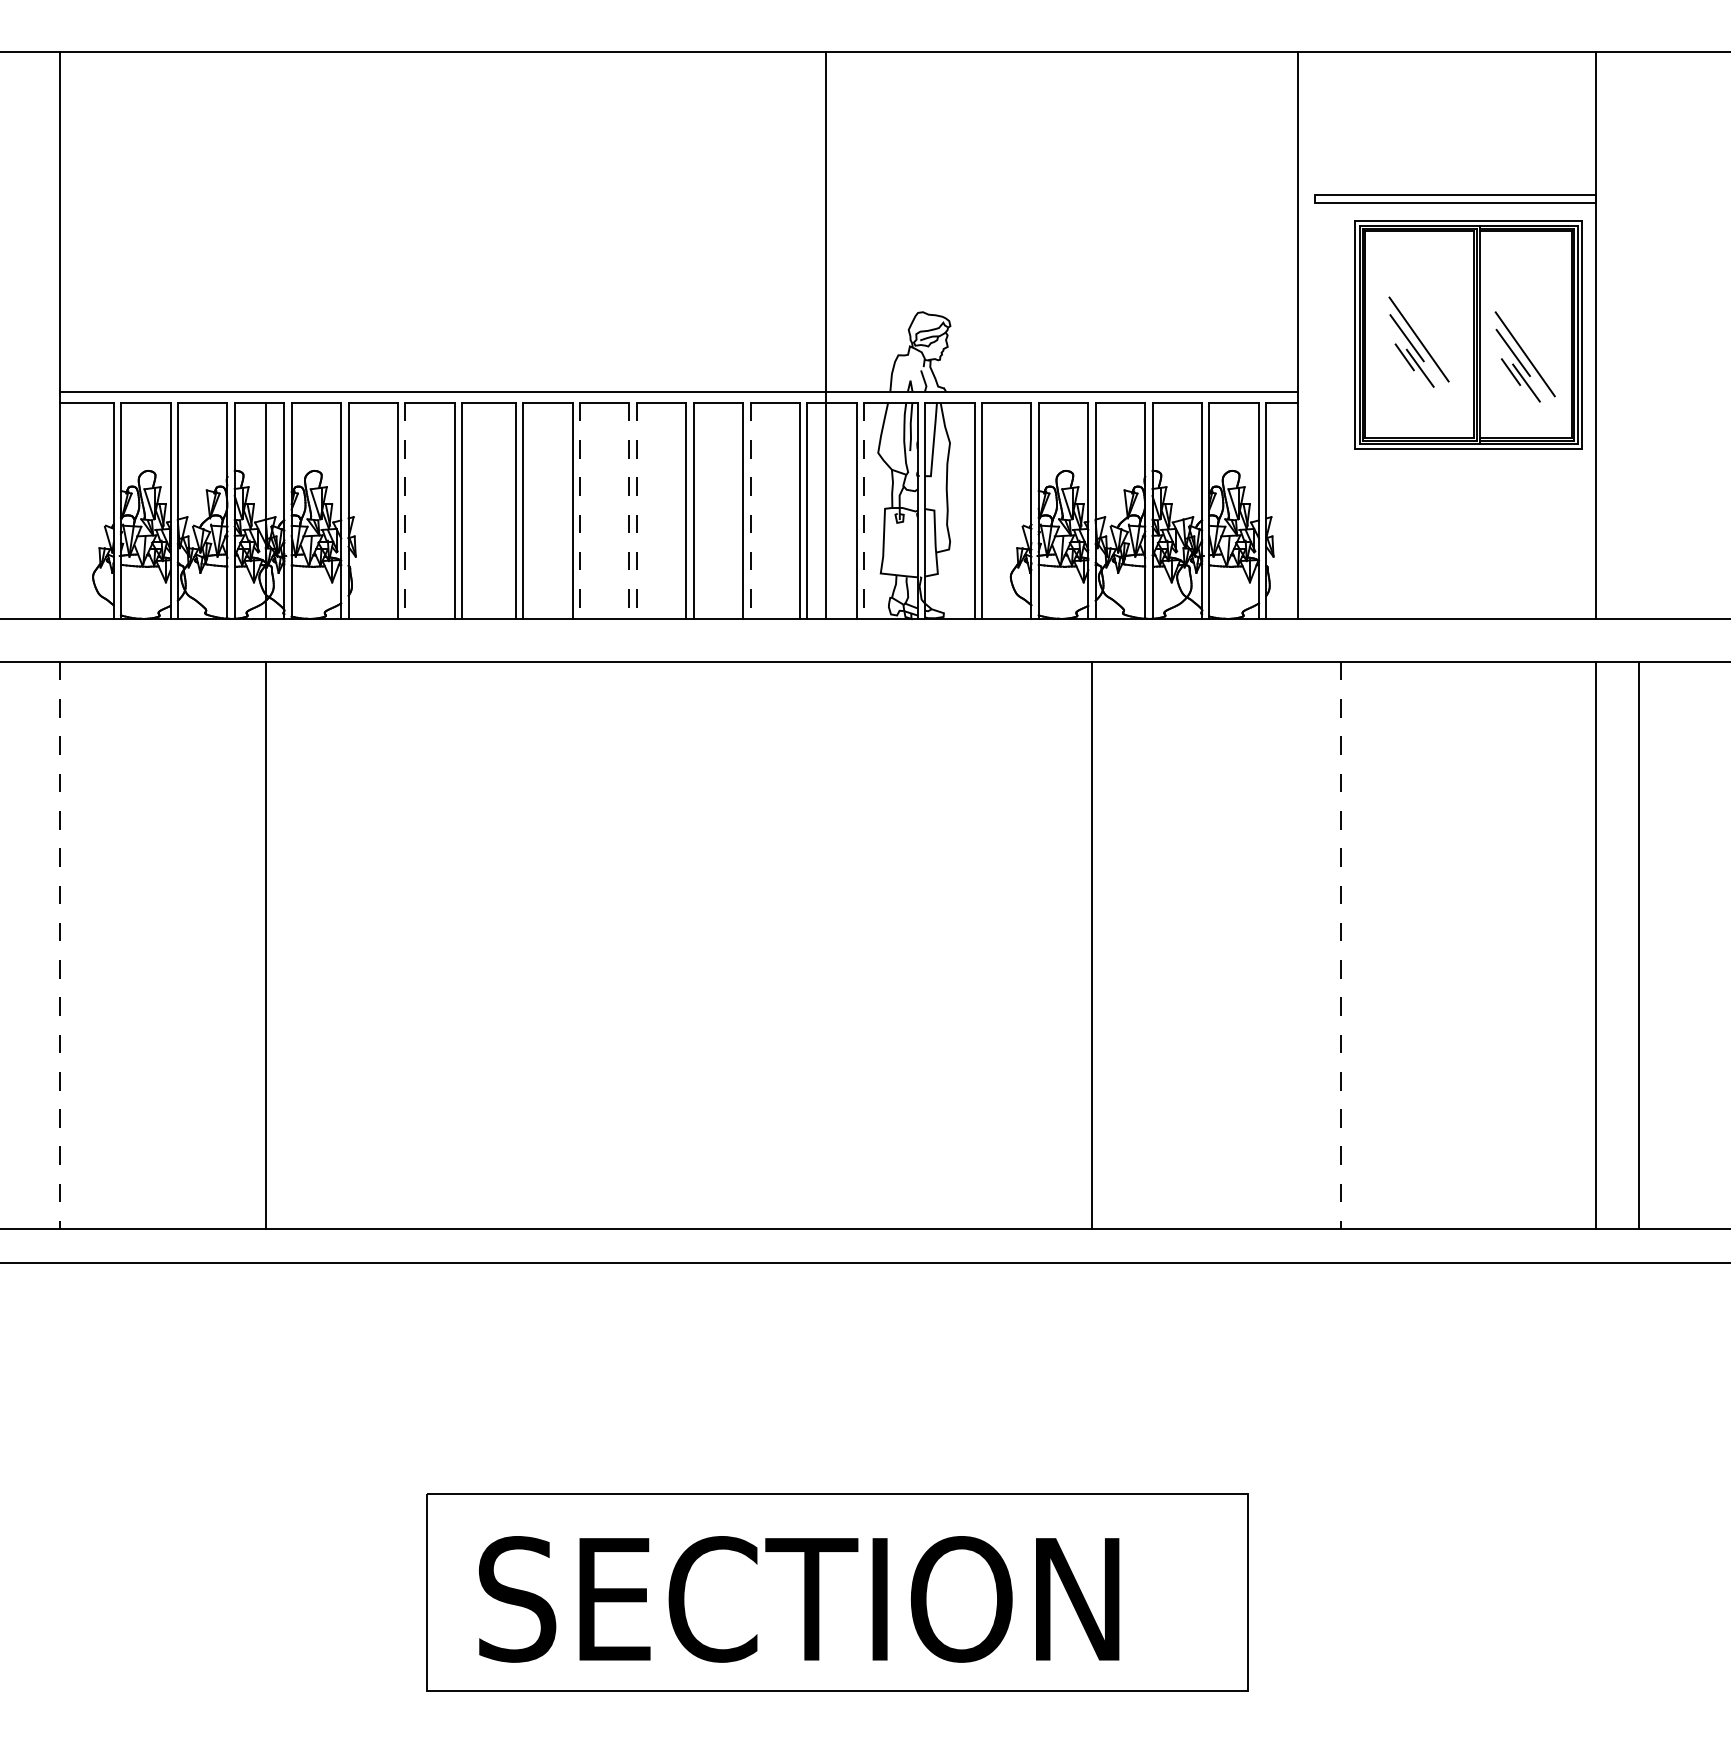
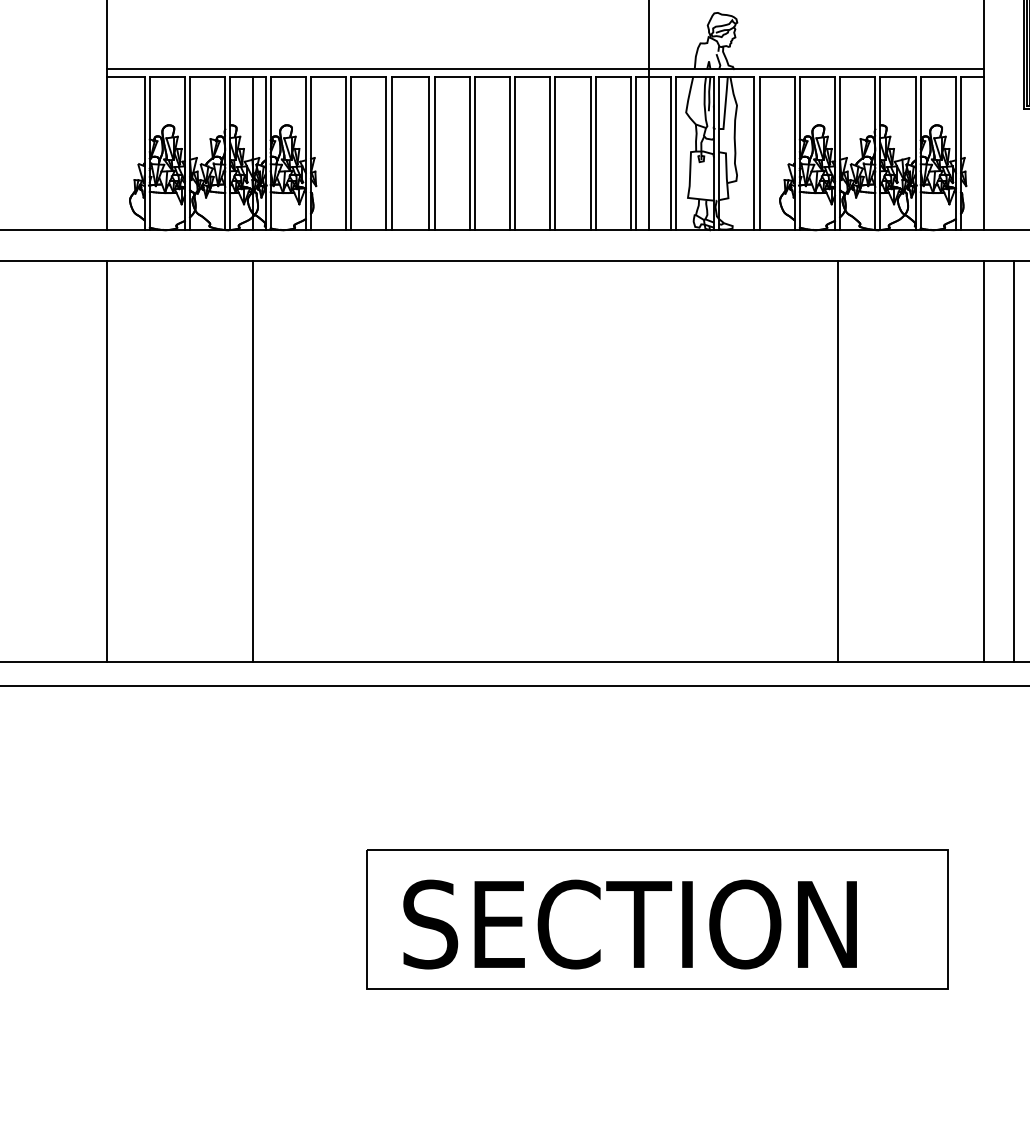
line: (405, 511) -> (351, 154), dashed -> solid
line: (579, 511) -> (474, 154), dashed -> solid
line: (629, 511) -> (509, 154), dashed -> solid
line: (636, 511) -> (514, 154), dashed -> solid
line: (750, 511) -> (595, 154), dashed -> solid
line: (864, 511) -> (676, 154), dashed -> solid
line: (1298, 944) -> (983, 460), added
line: (60, 945) -> (106, 461), dashed -> solid
line: (1340, 945) -> (1013, 461), dashed -> solid

